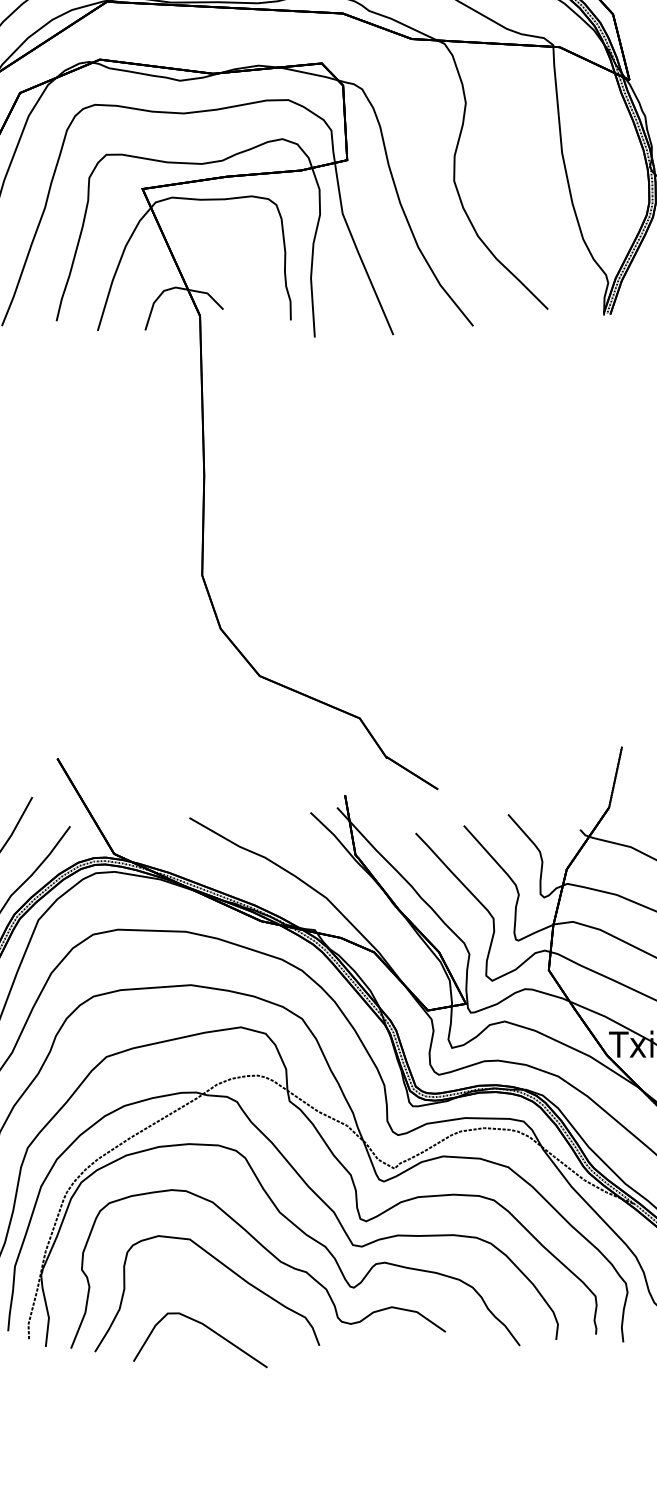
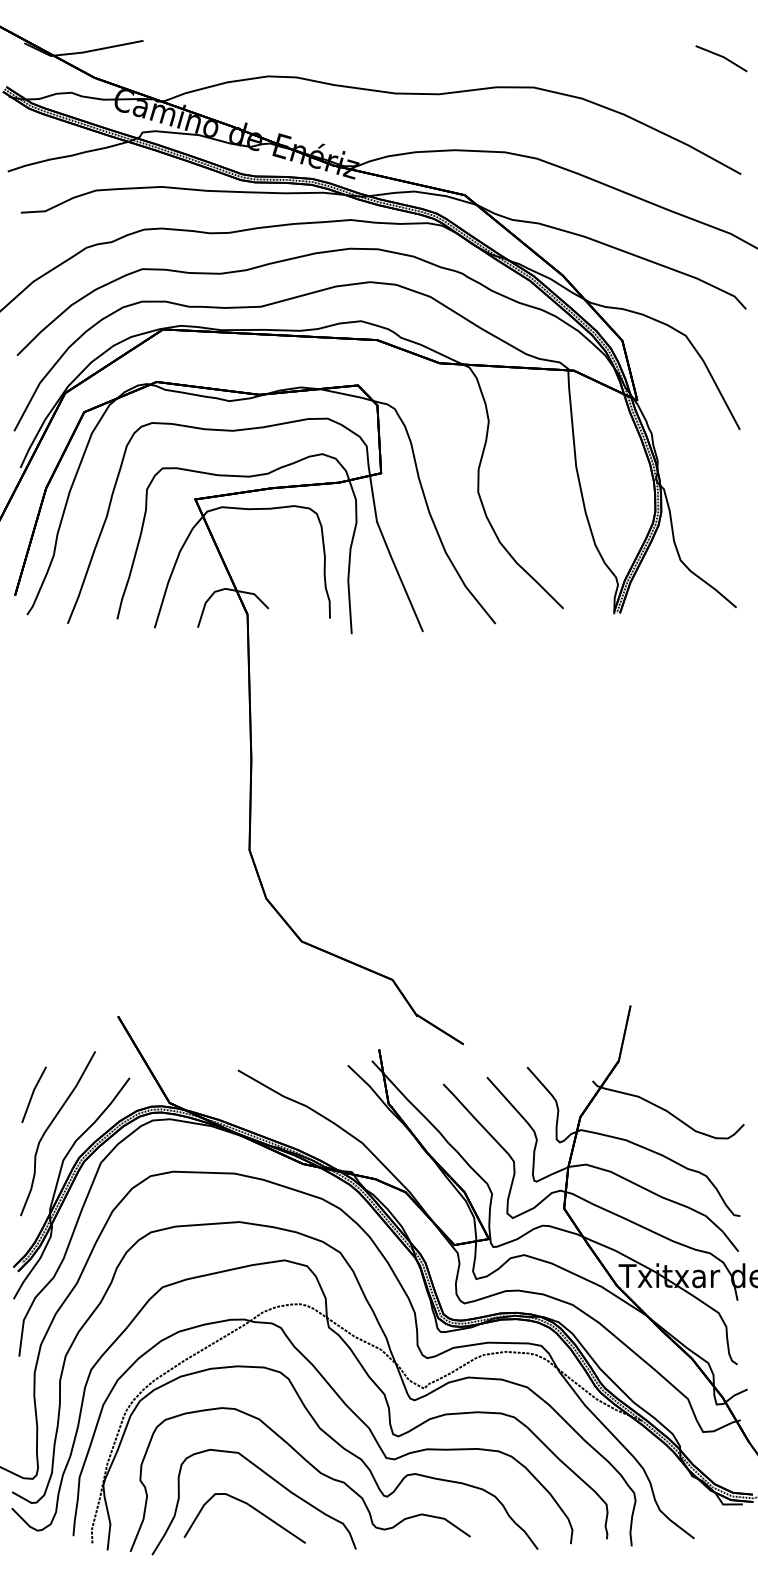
curve: (206, 1328) -> (250, 1507), moved

